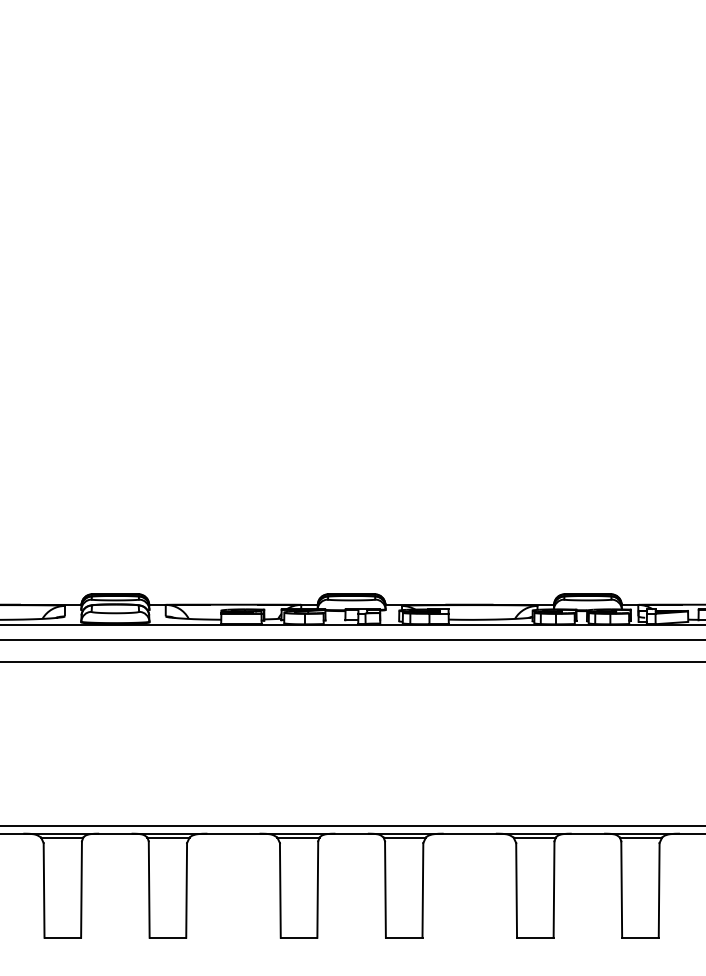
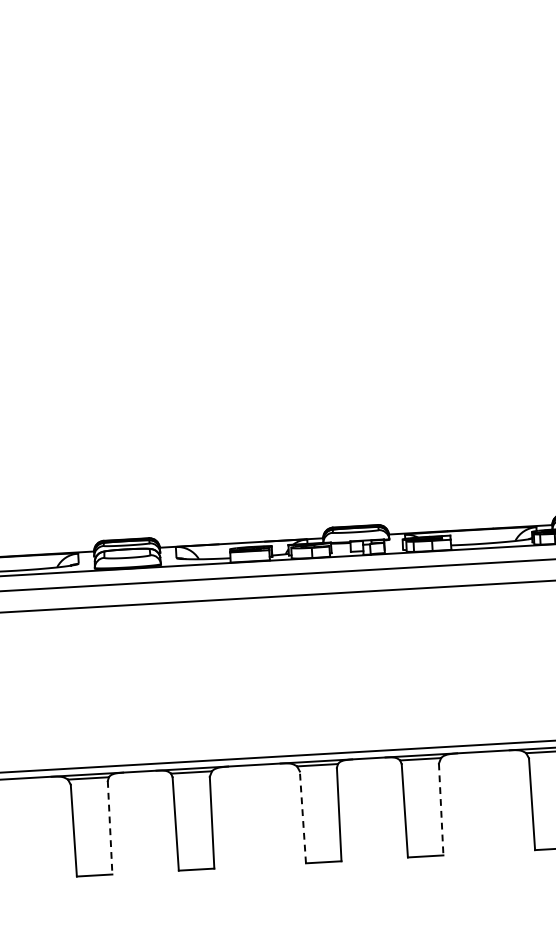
line: (280, 889) -> (303, 816), solid -> dashed
line: (81, 890) -> (110, 828), solid -> dashed
line: (422, 890) -> (440, 809), solid -> dashed

